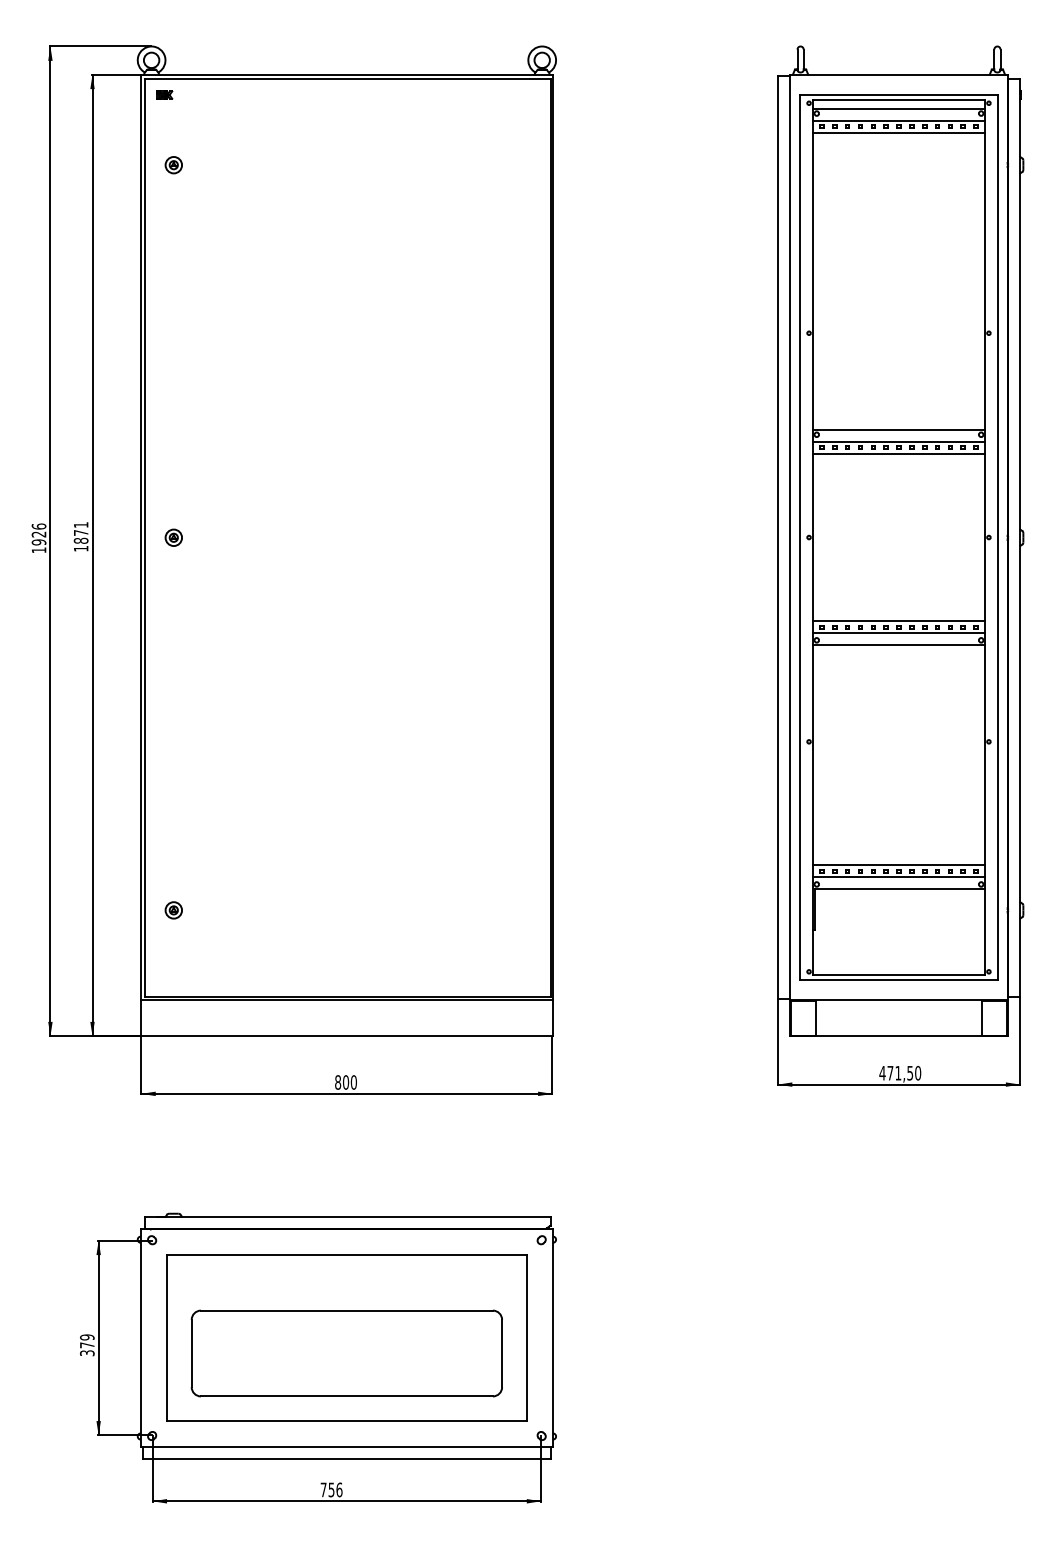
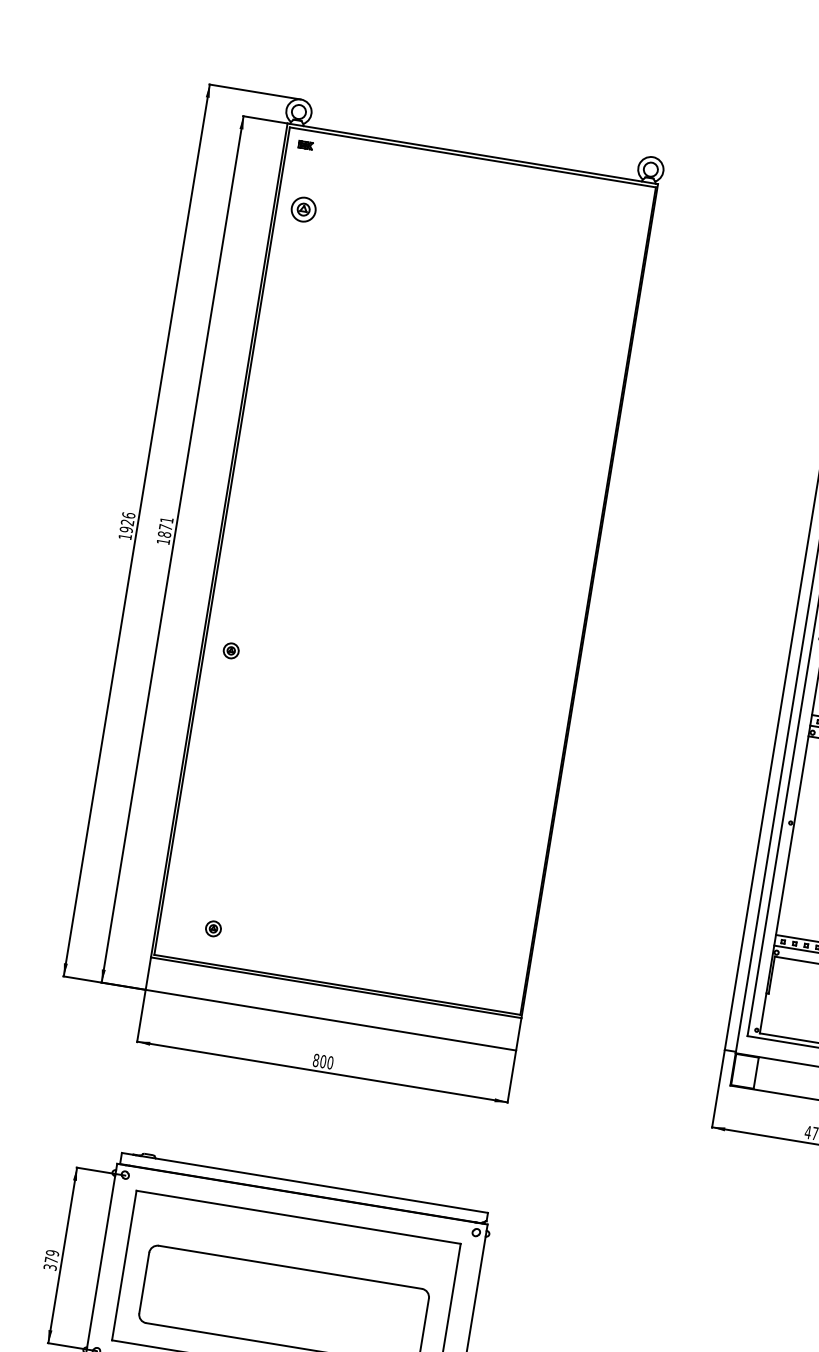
part: (173, 165) -> (303, 209), size x1.6
part: (173, 537) -> (231, 650), moved
part: (173, 910) -> (213, 928), moved

